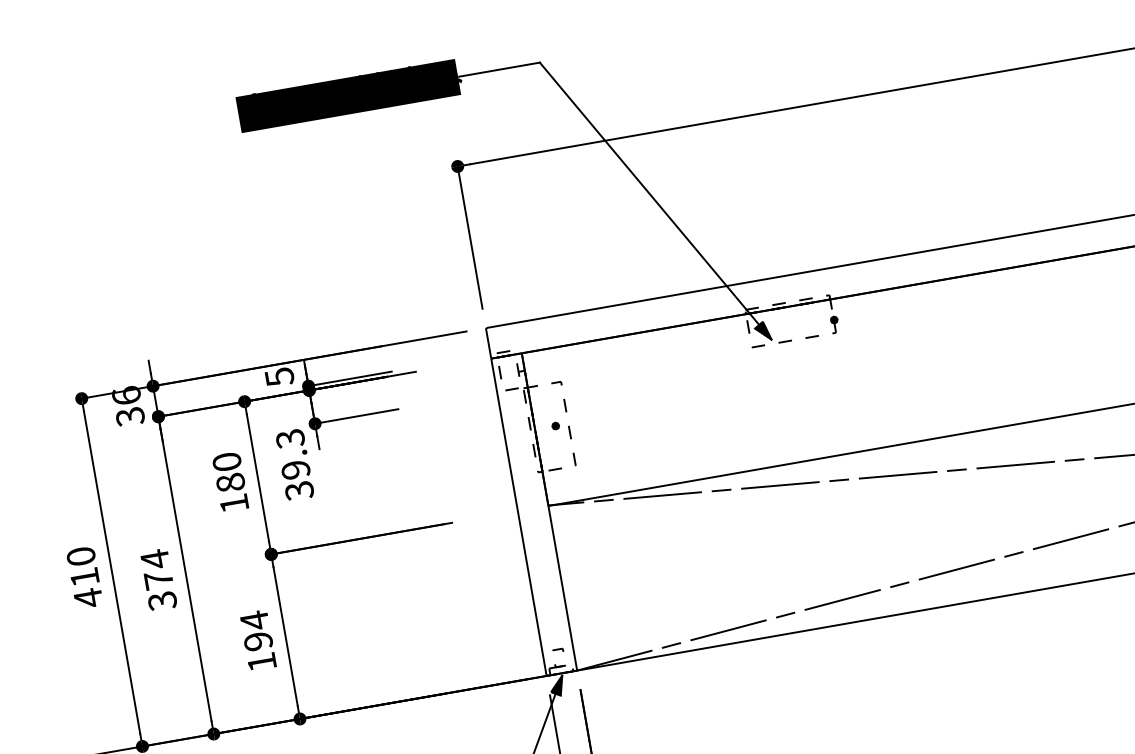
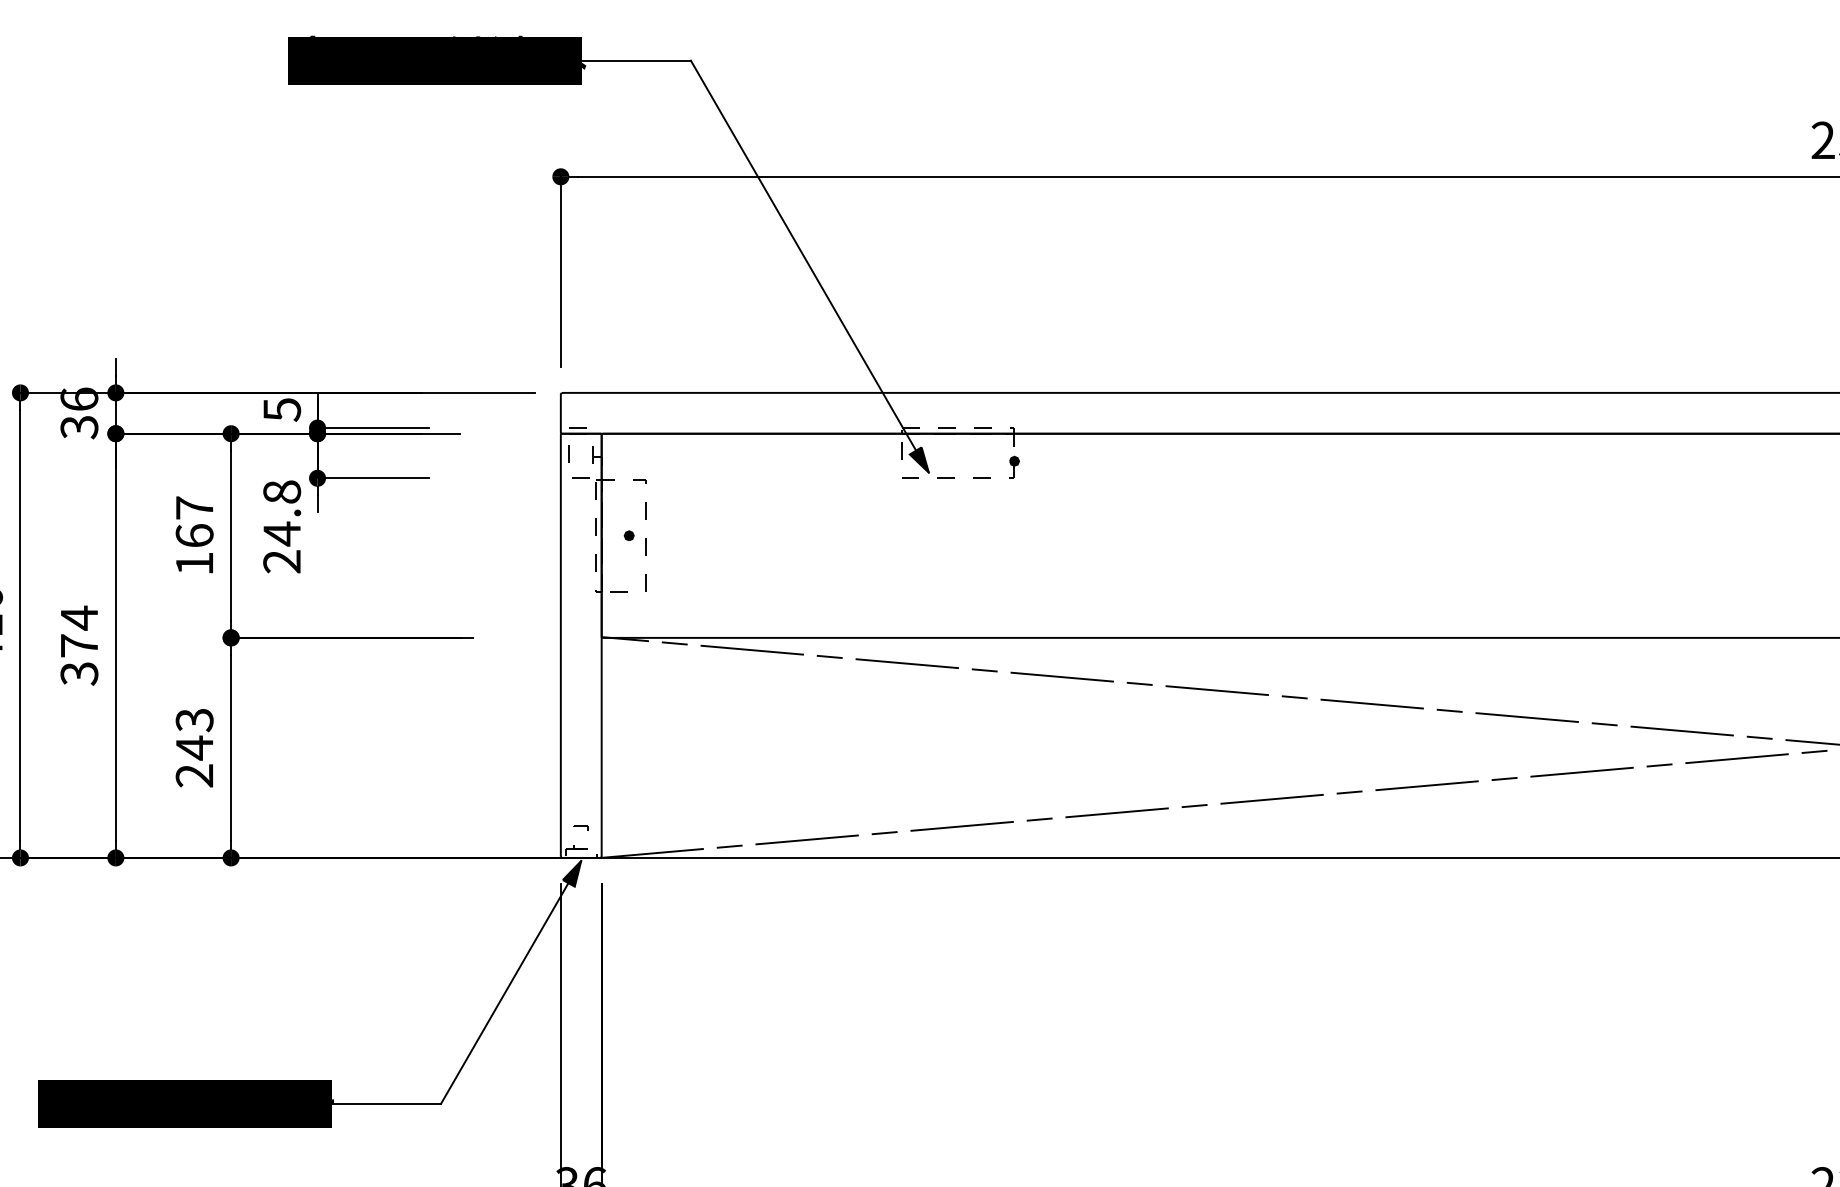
text: (295, 464) -> (282, 526), 39.3 -> 24.8
text: (228, 472) -> (194, 521), 180 -> 167
text: (258, 641) -> (194, 747), 194 -> 243

